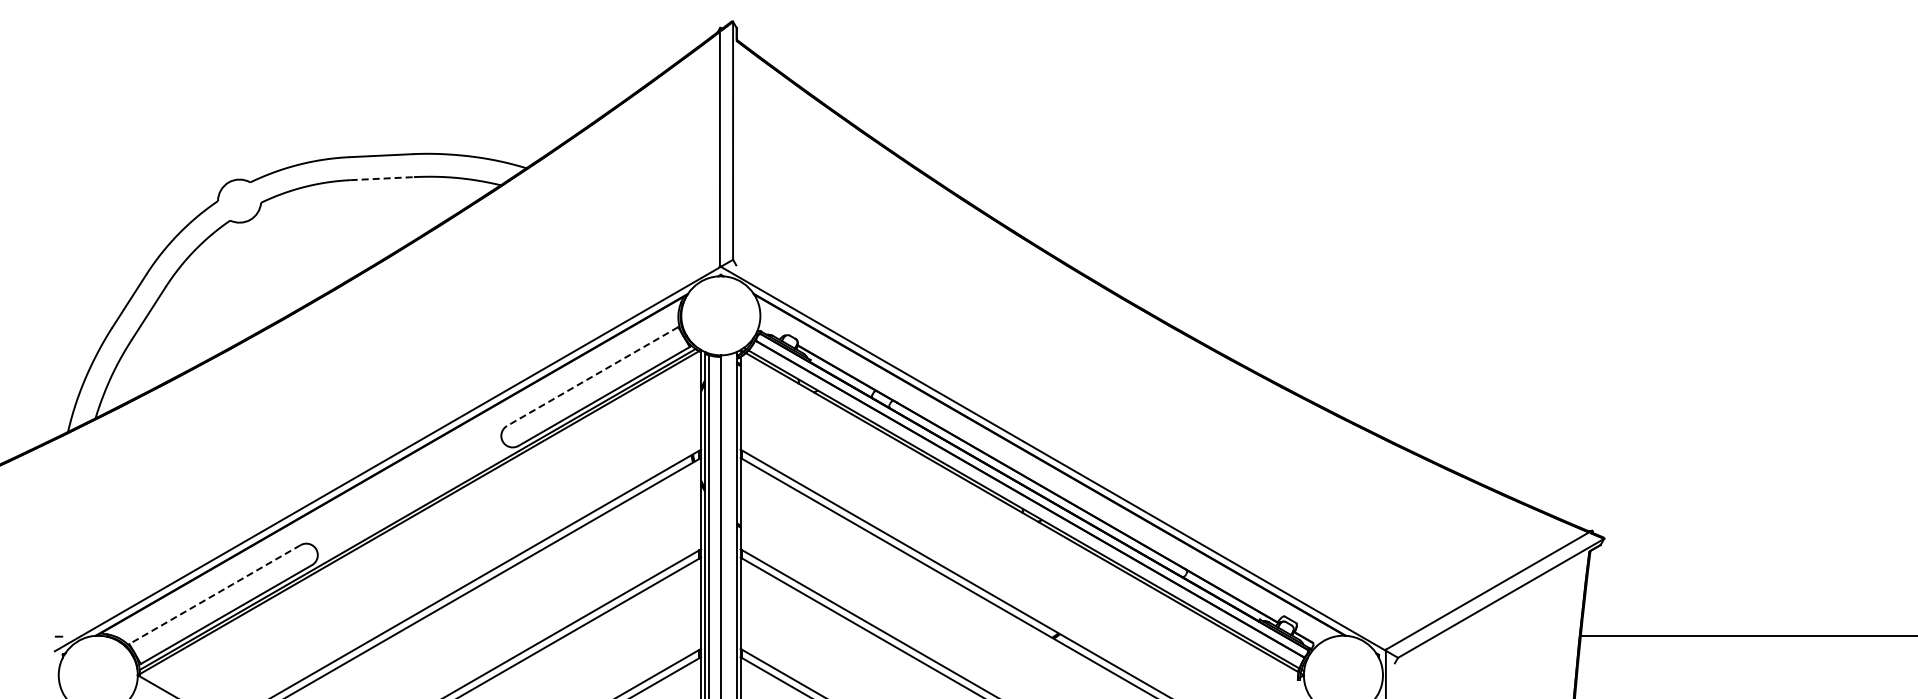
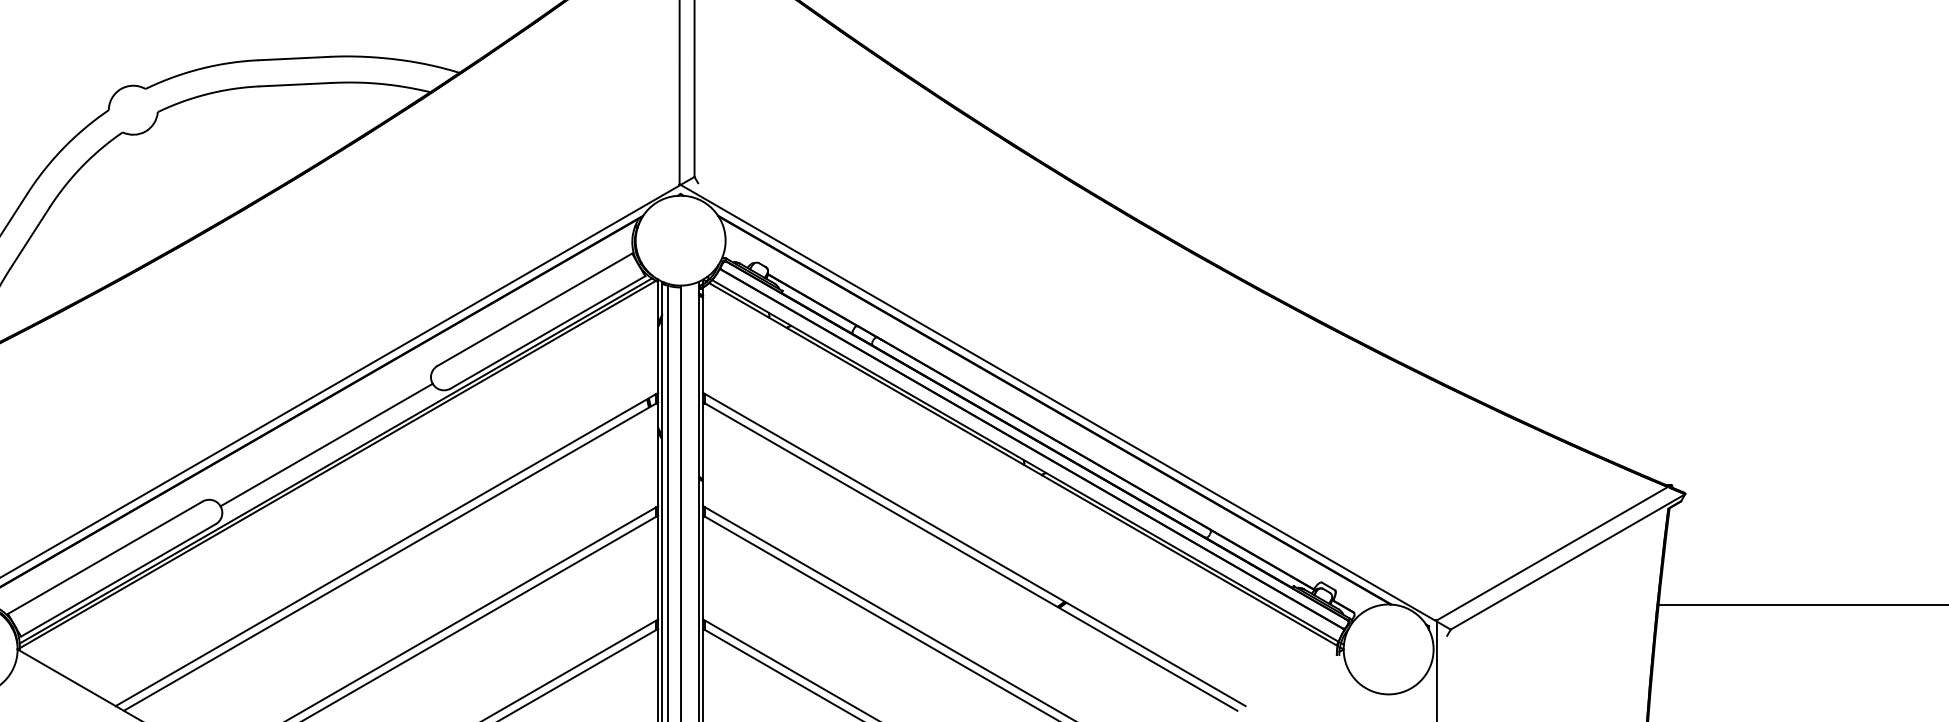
line: (382, 178) -> (295, 84), dashed -> solid
line: (592, 376) -> (534, 309), dashed -> solid
line: (409, 495) -> (326, 445), added
line: (214, 594) -> (104, 557), dashed -> solid

